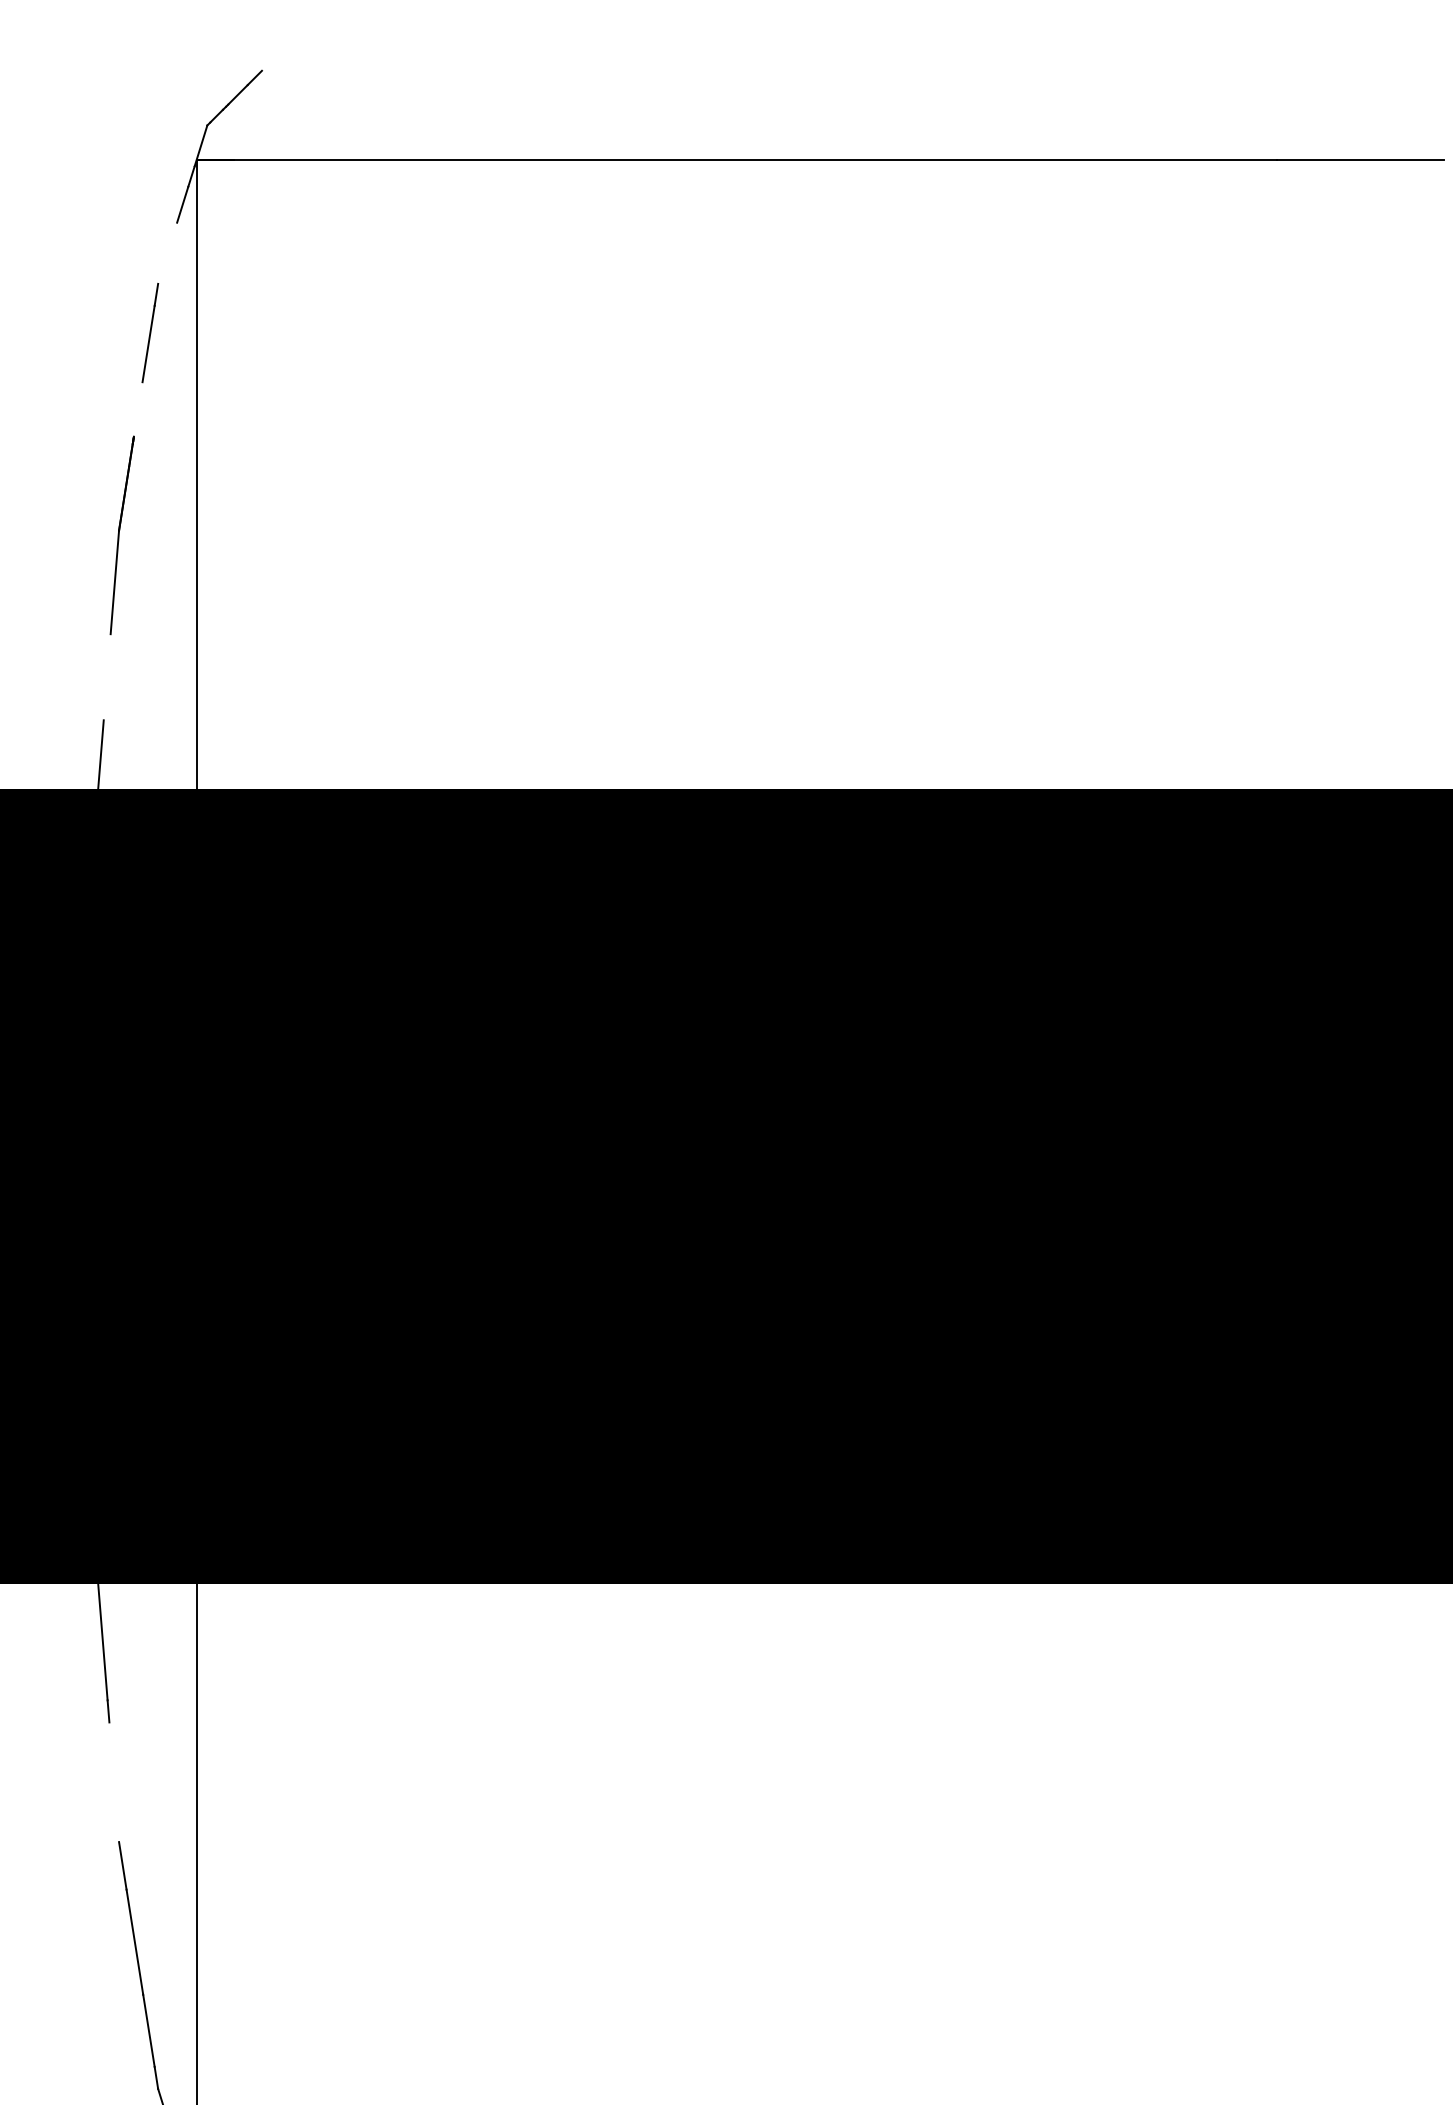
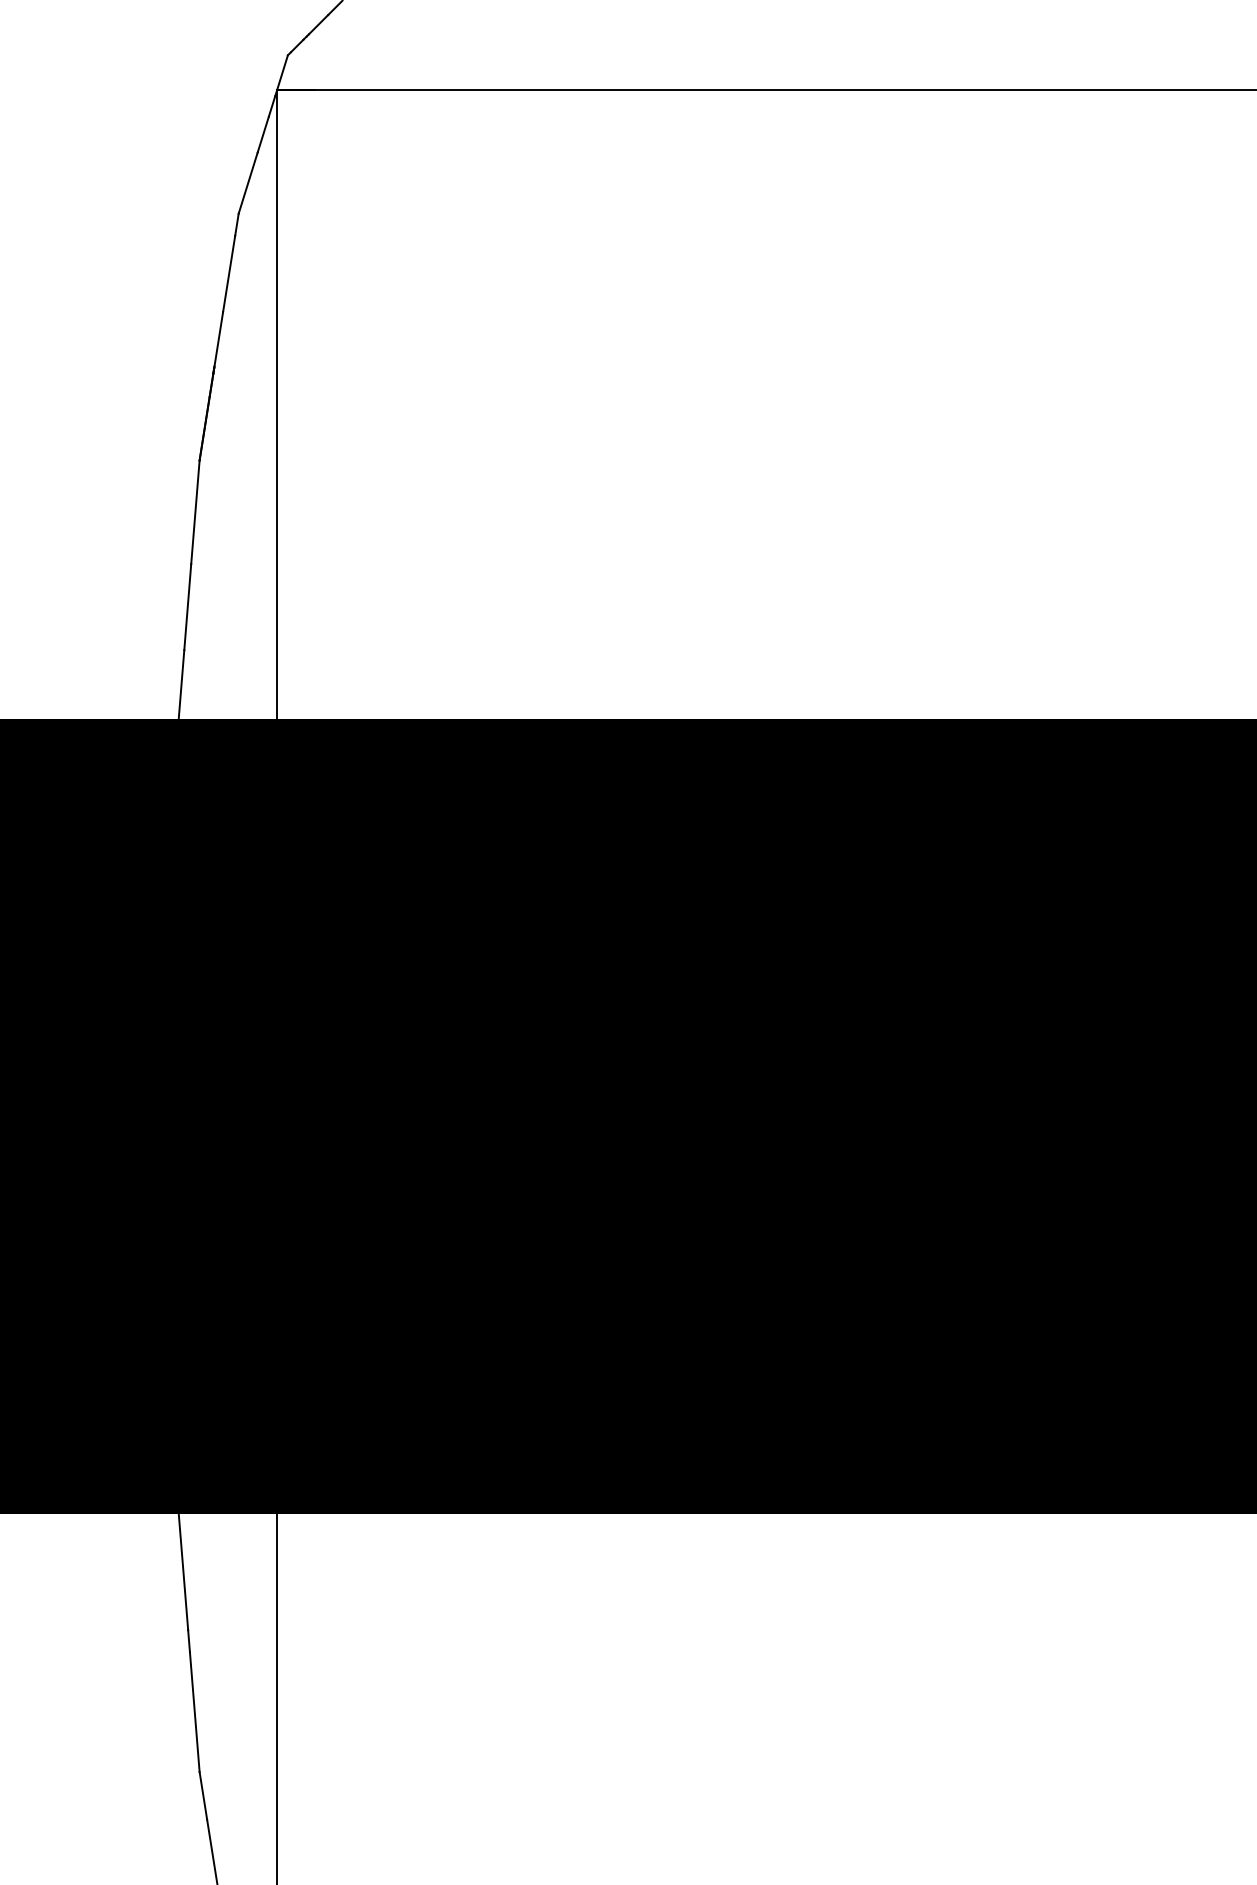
line: (167, 252) -> (248, 182), added
line: (137, 409) -> (218, 339), added
line: (106, 677) -> (187, 607), added
line: (114, 1782) -> (195, 1712), added

